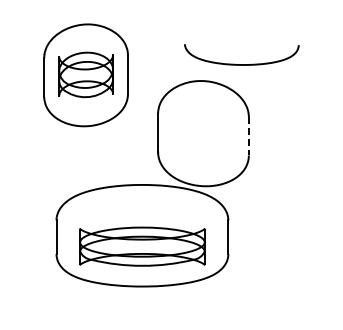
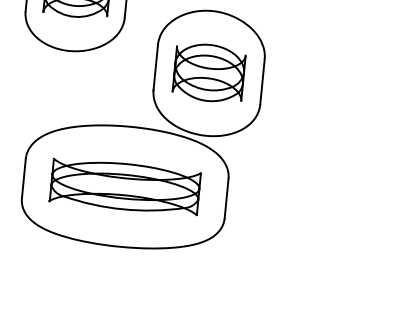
part: (203, 132) -> (209, 72), added
line: (248, 136) -> (262, 82), dashed -> solid
part: (142, 246) -> (125, 186), moved

